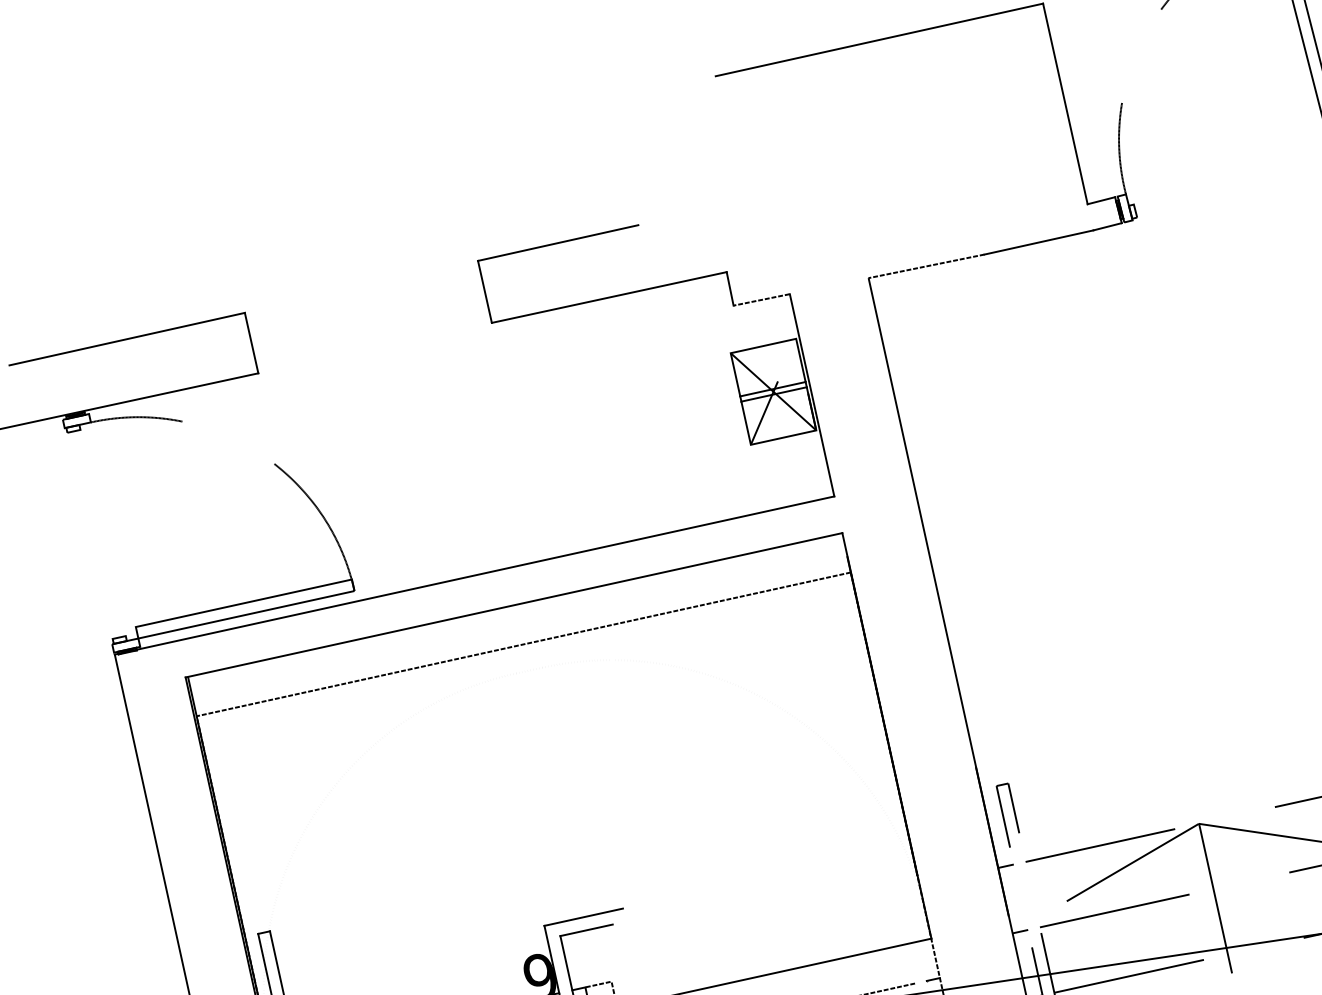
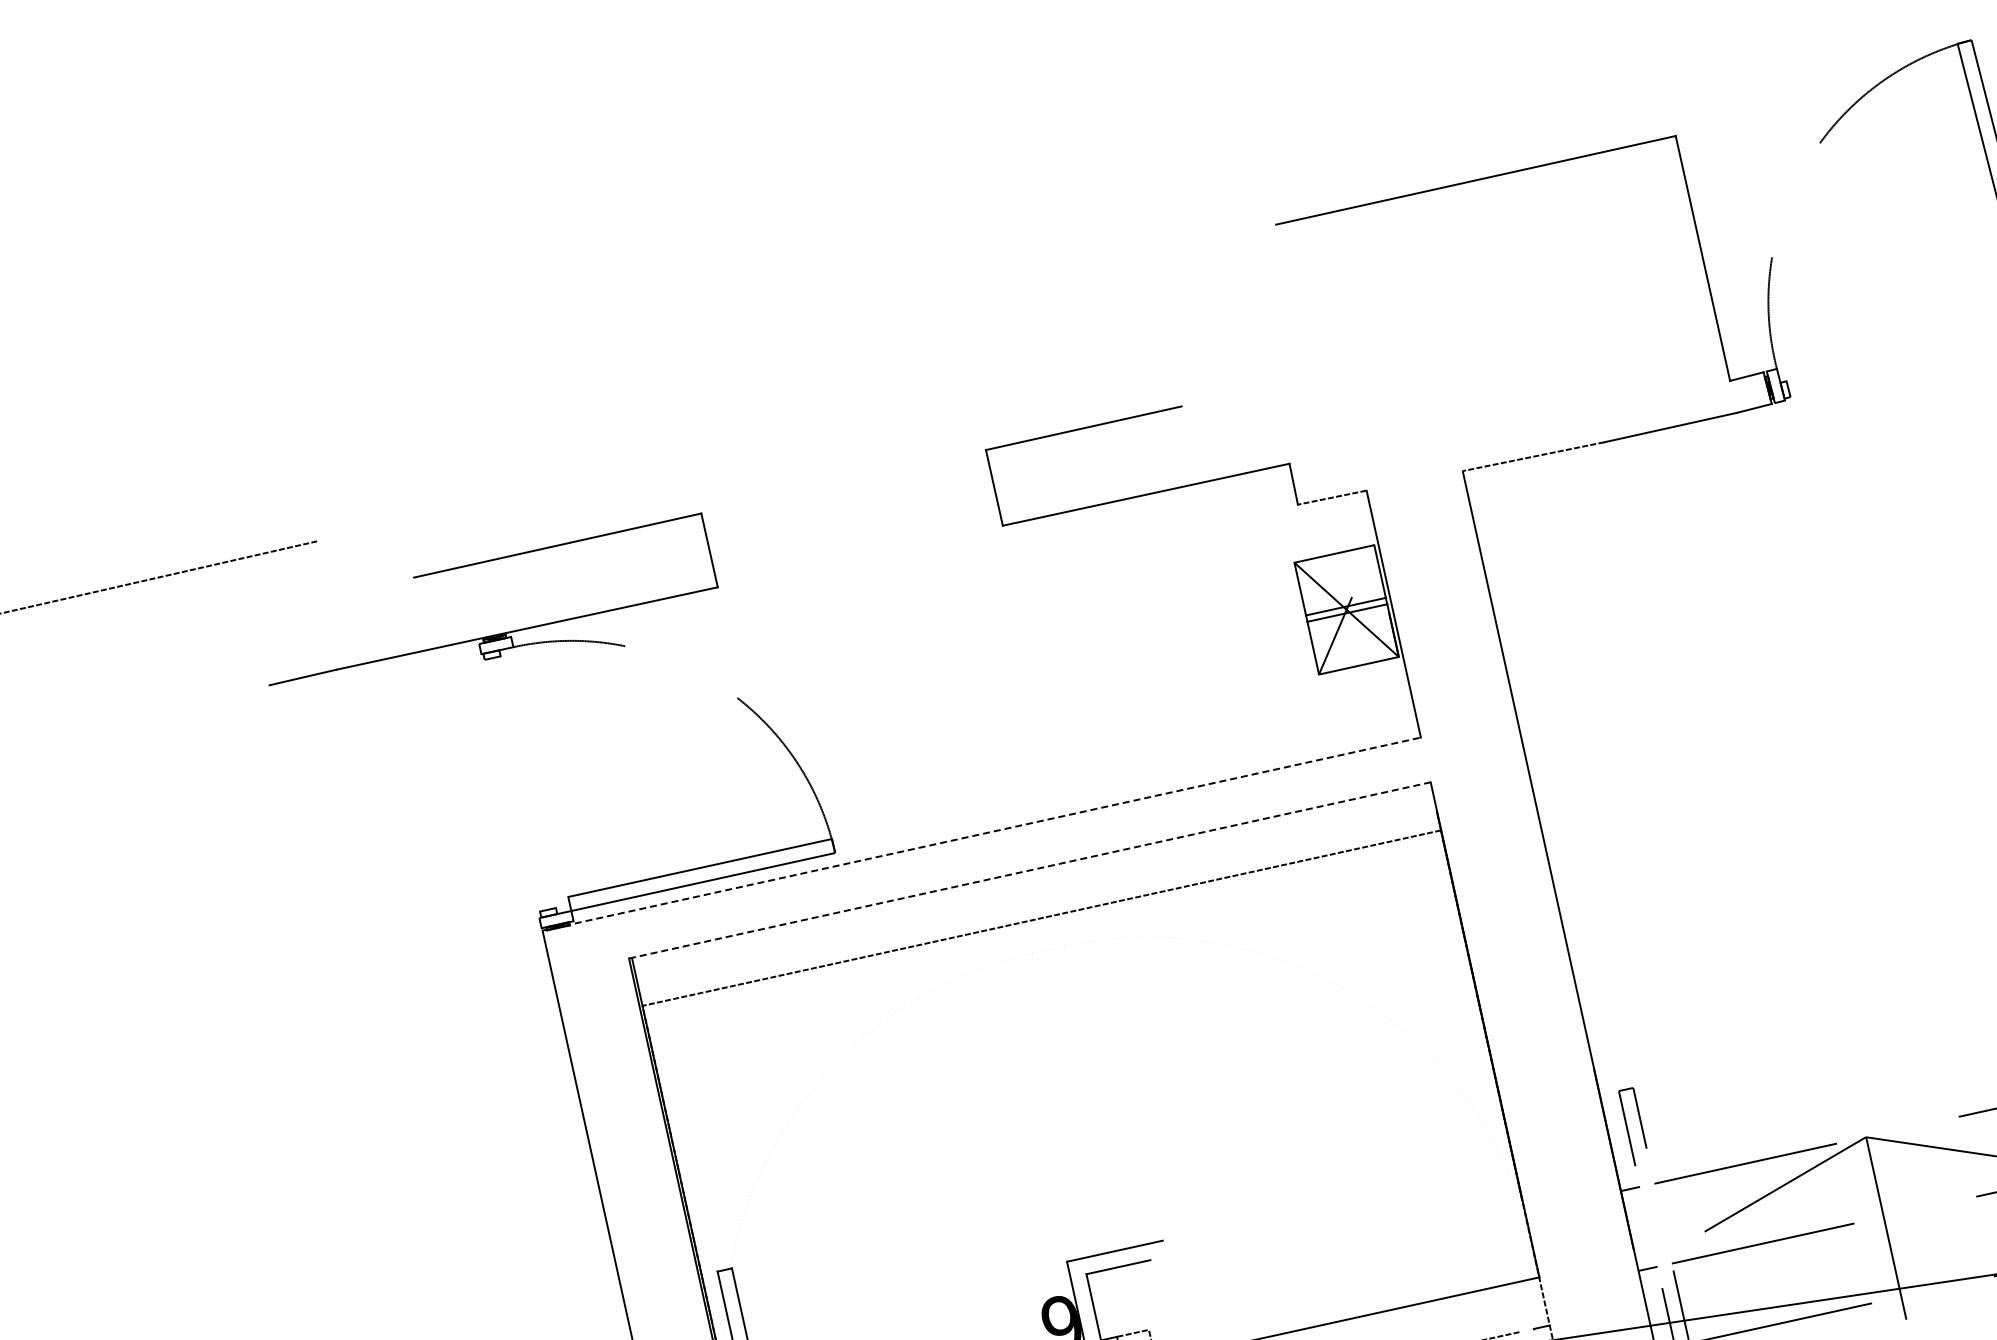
line: (474, 575) -> (981, 834), solid -> dashed
line: (514, 605) -> (1030, 870), solid -> dashed

